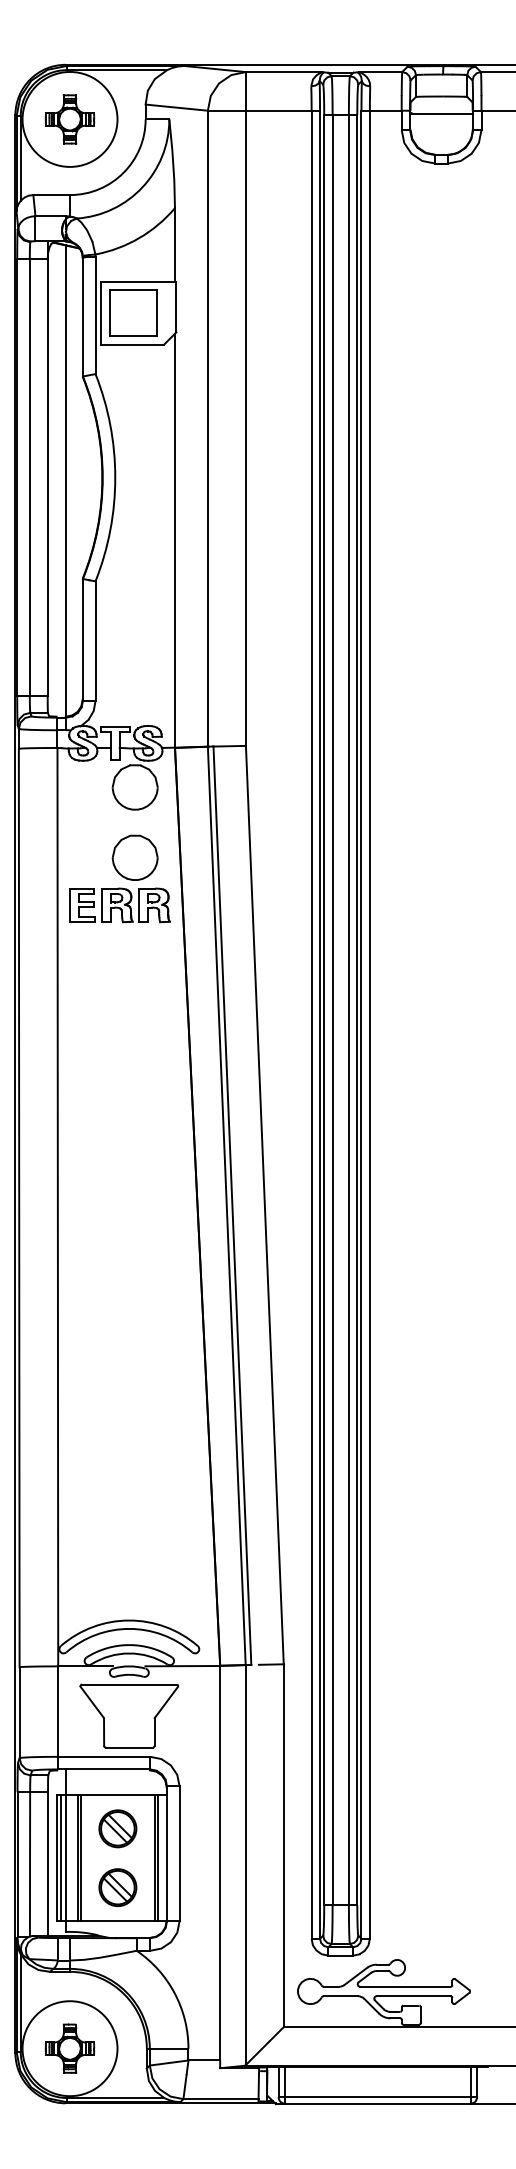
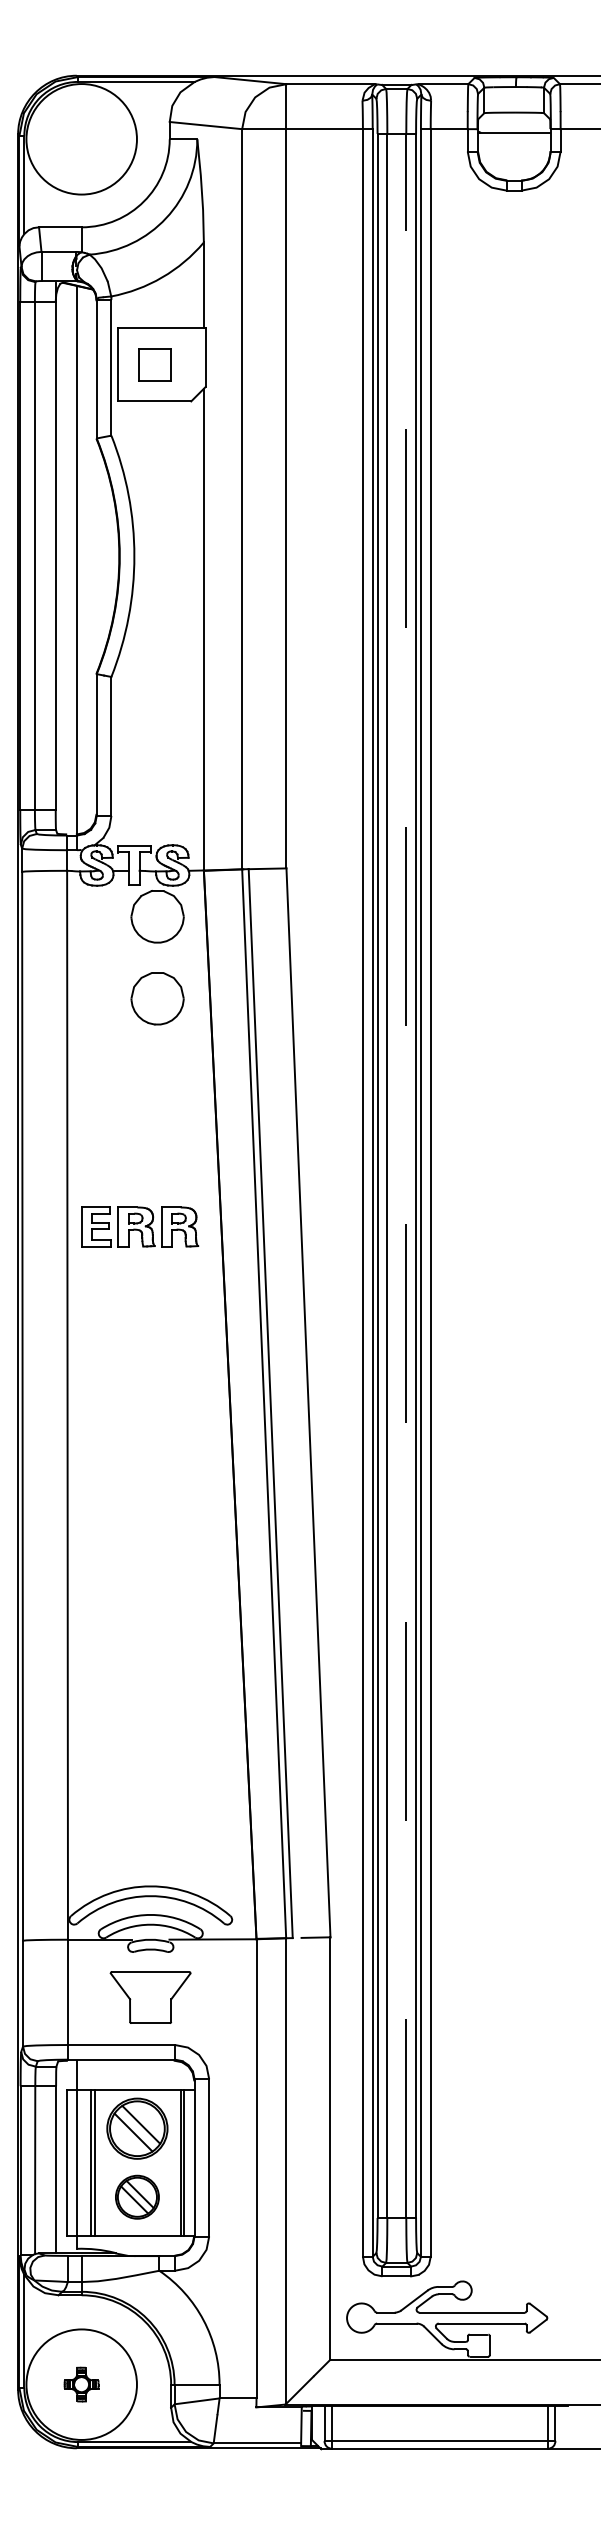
part: (69, 119) -> (81, 139), removed
part: (132, 312) -> (154, 364), size x0.6
part: (120, 904) -> (140, 1226), moved
line: (349, 1009) -> (406, 1175), solid -> dashed
part: (129, 1716) -> (150, 1997), size x0.7
part: (117, 1828) -> (137, 2128), size x1.4
line: (60, 1857) -> (70, 2162), removed
part: (69, 2048) -> (81, 2384), size x0.6

